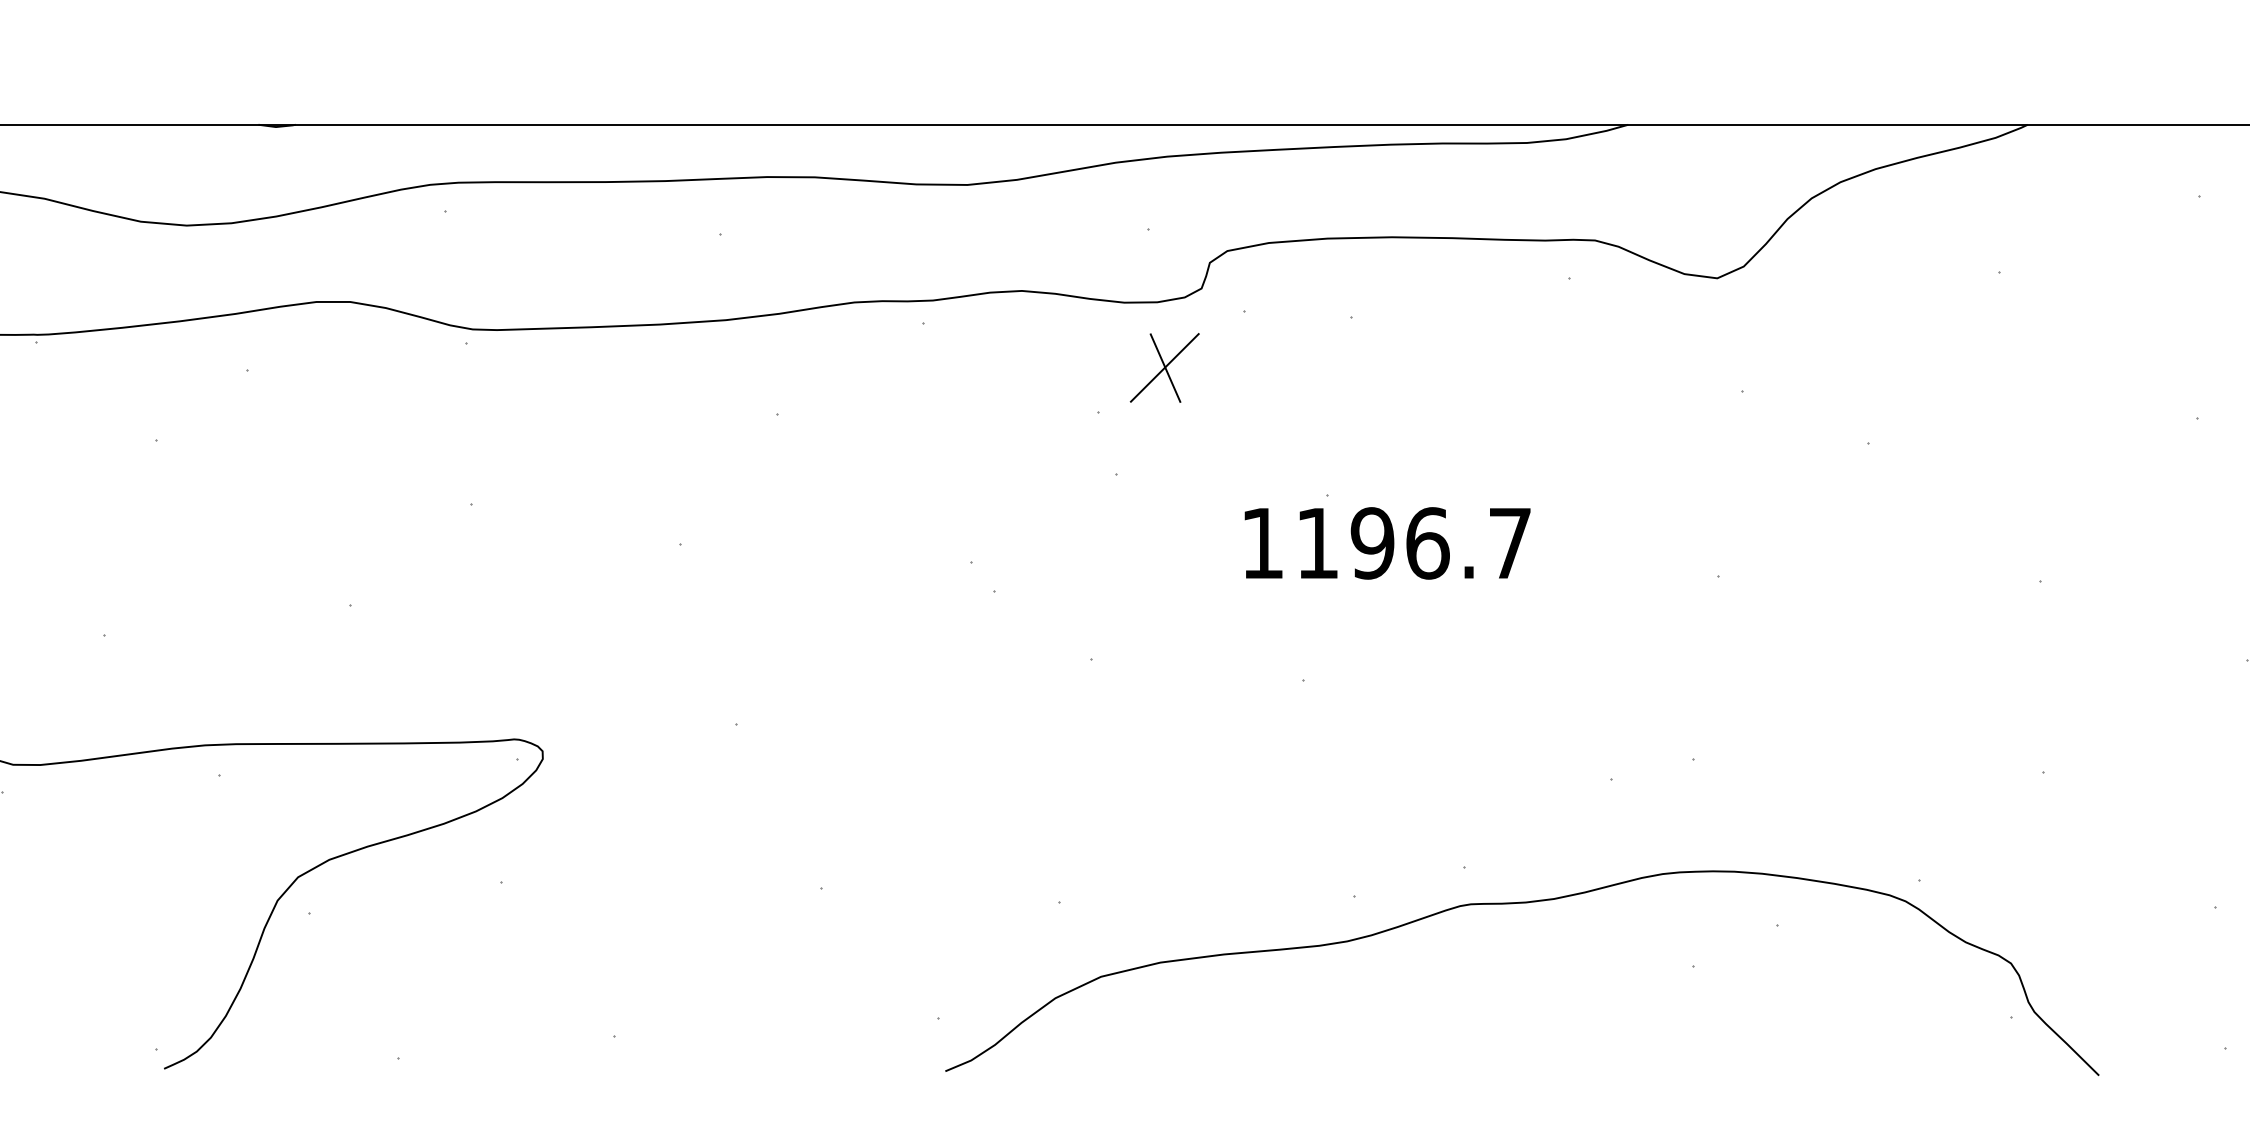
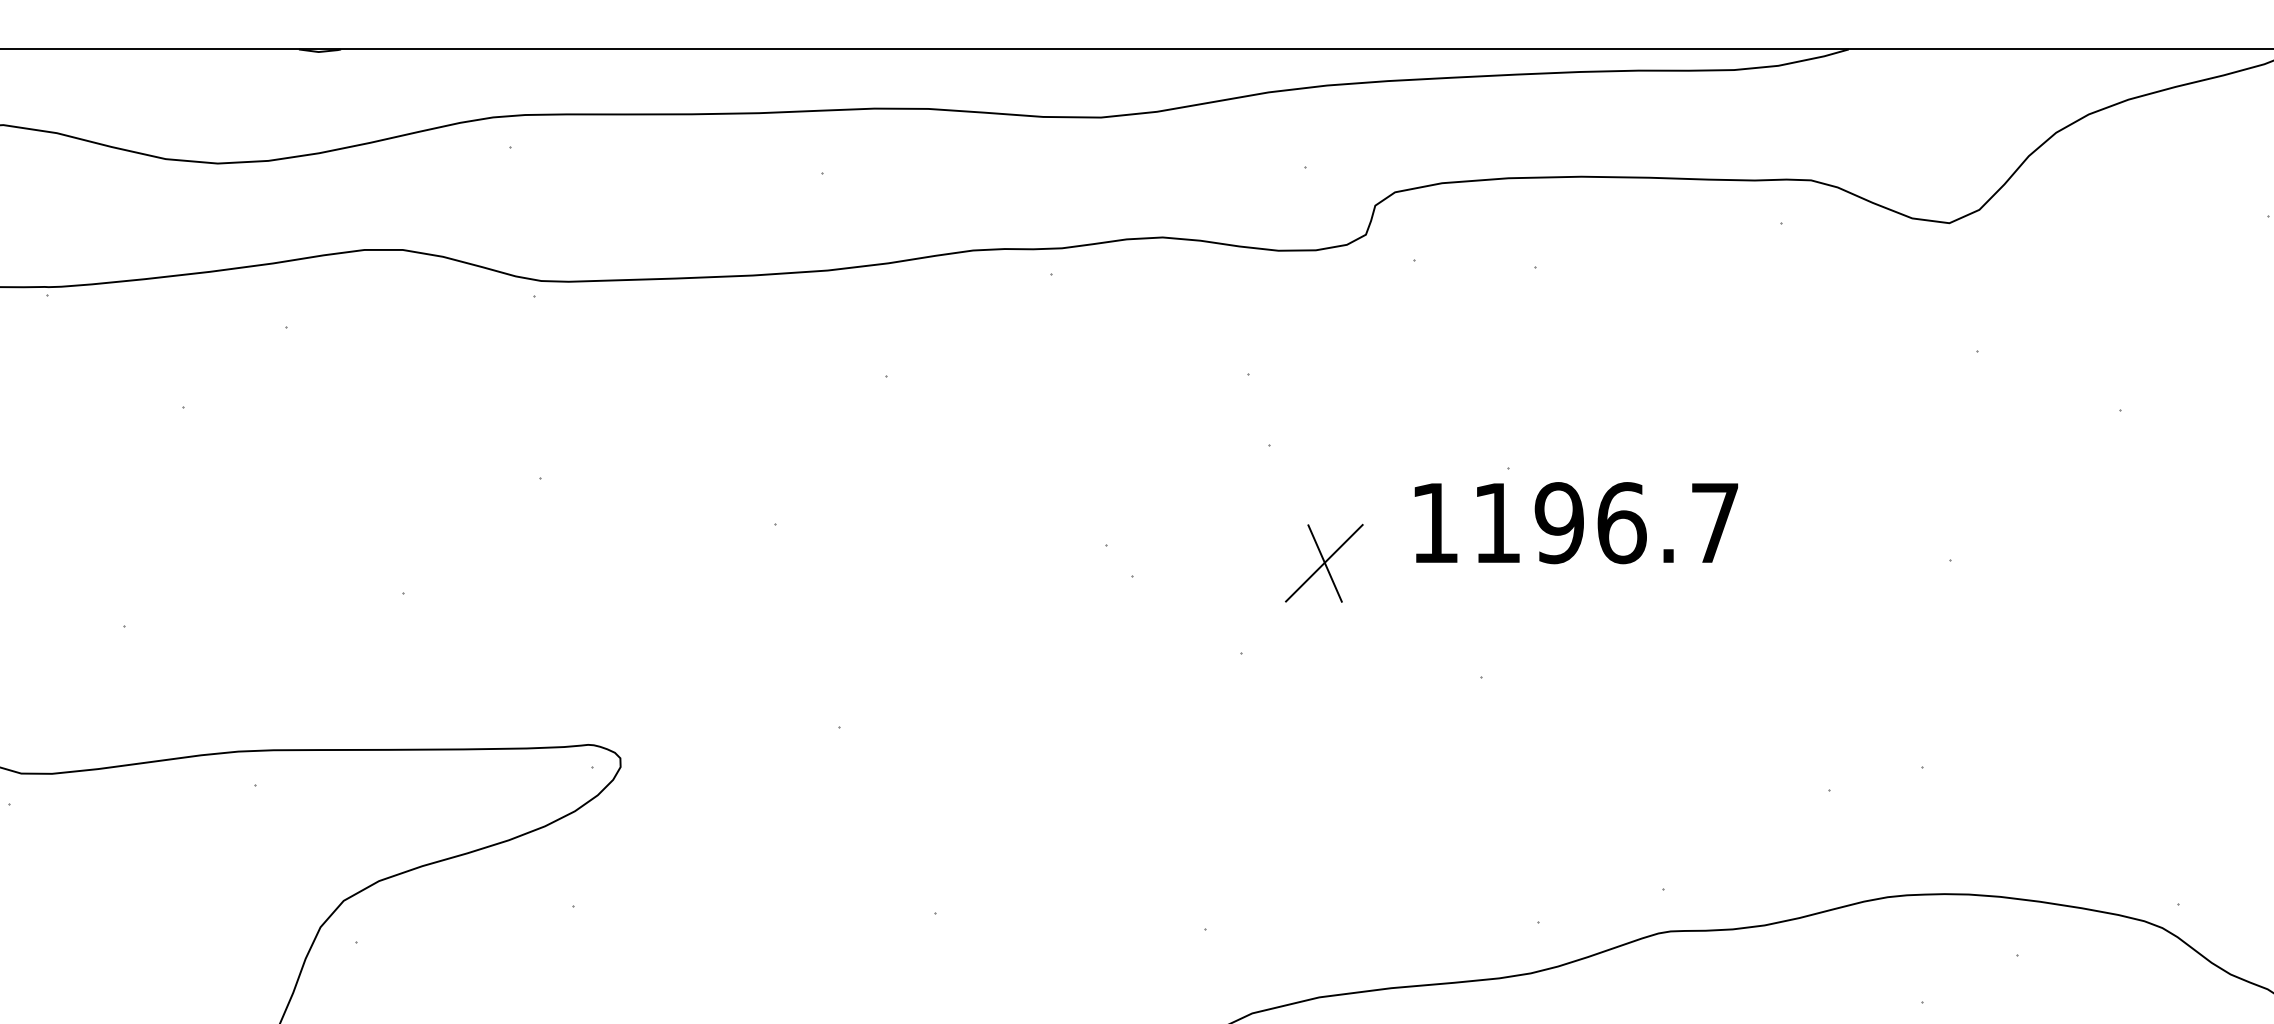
part: (1164, 367) -> (1323, 562), moved

